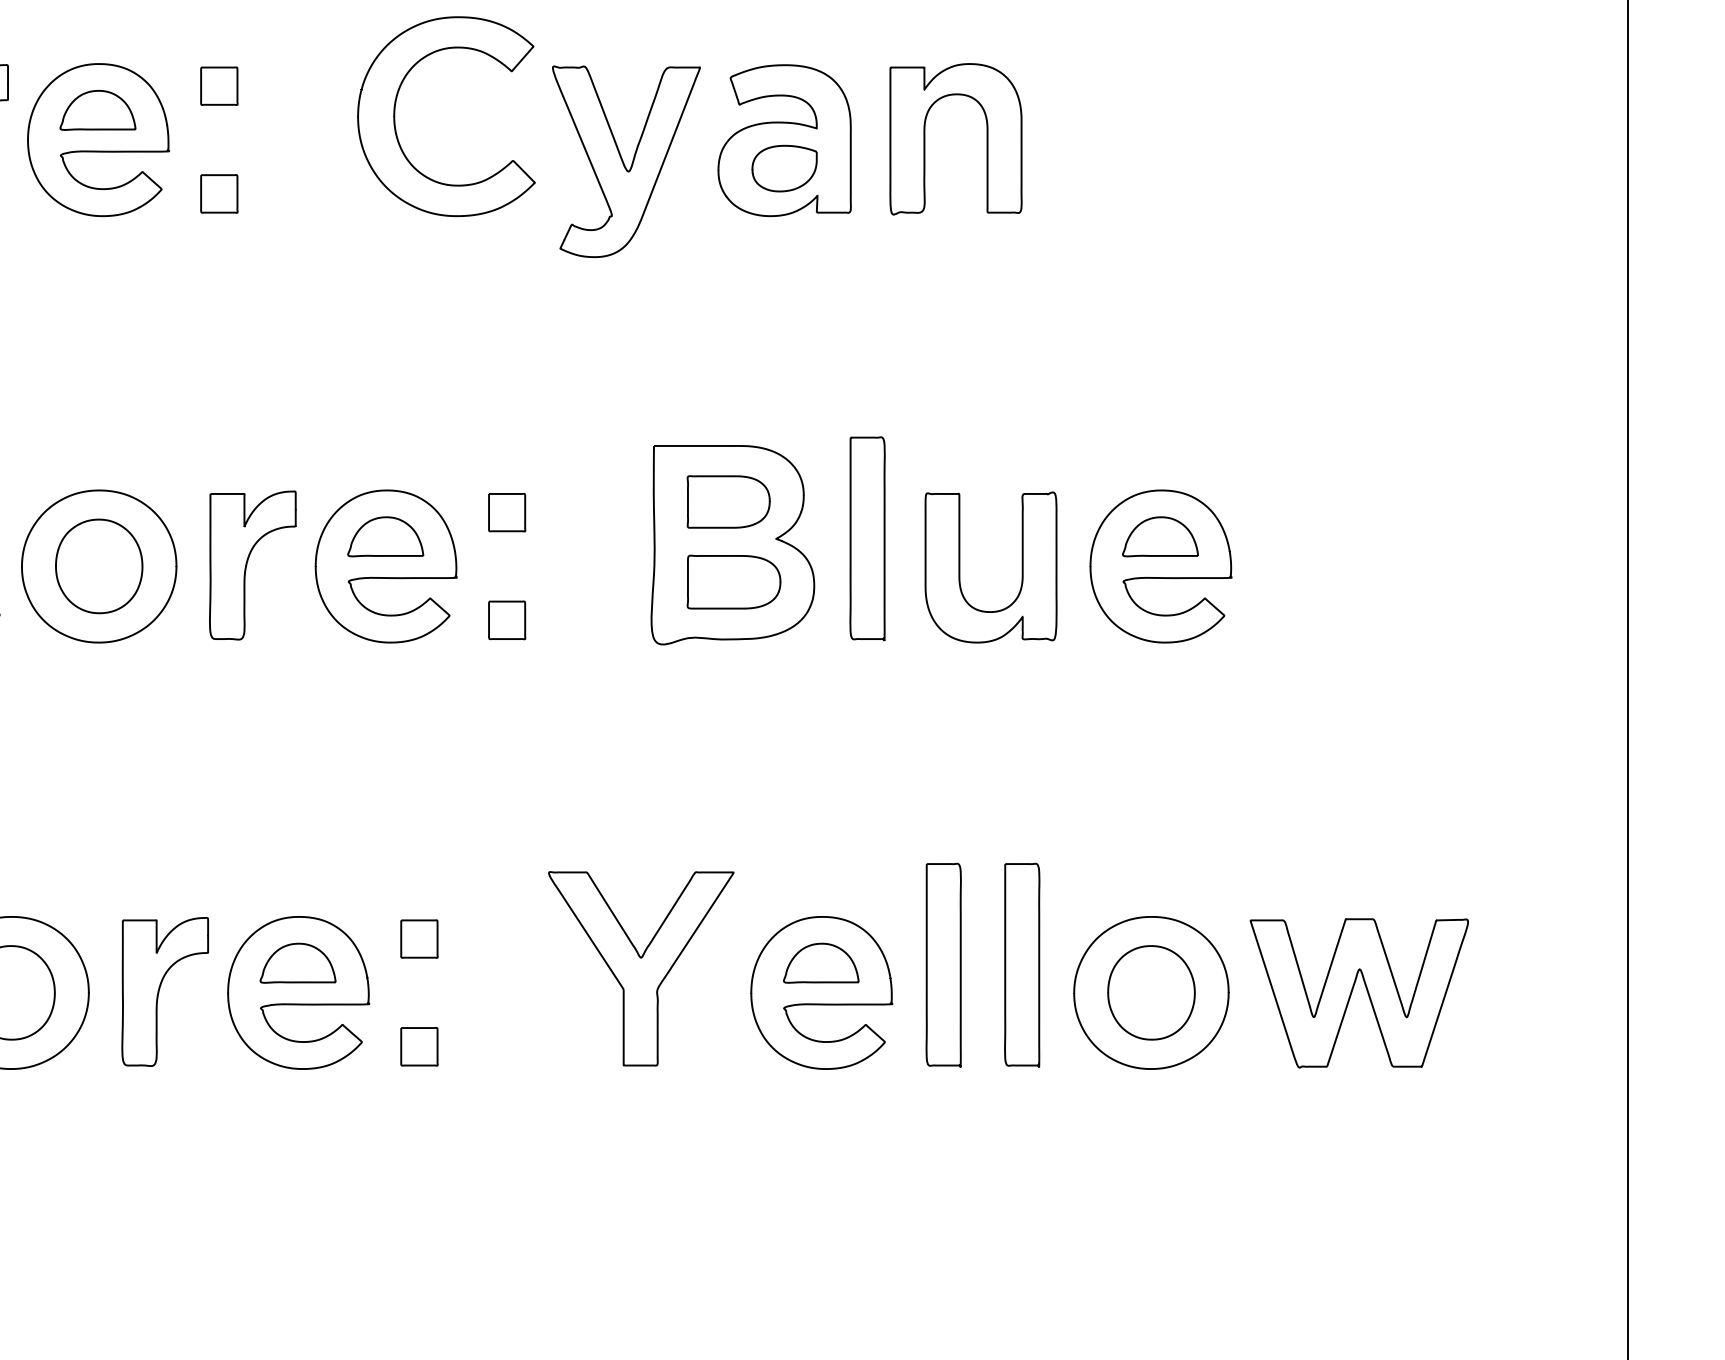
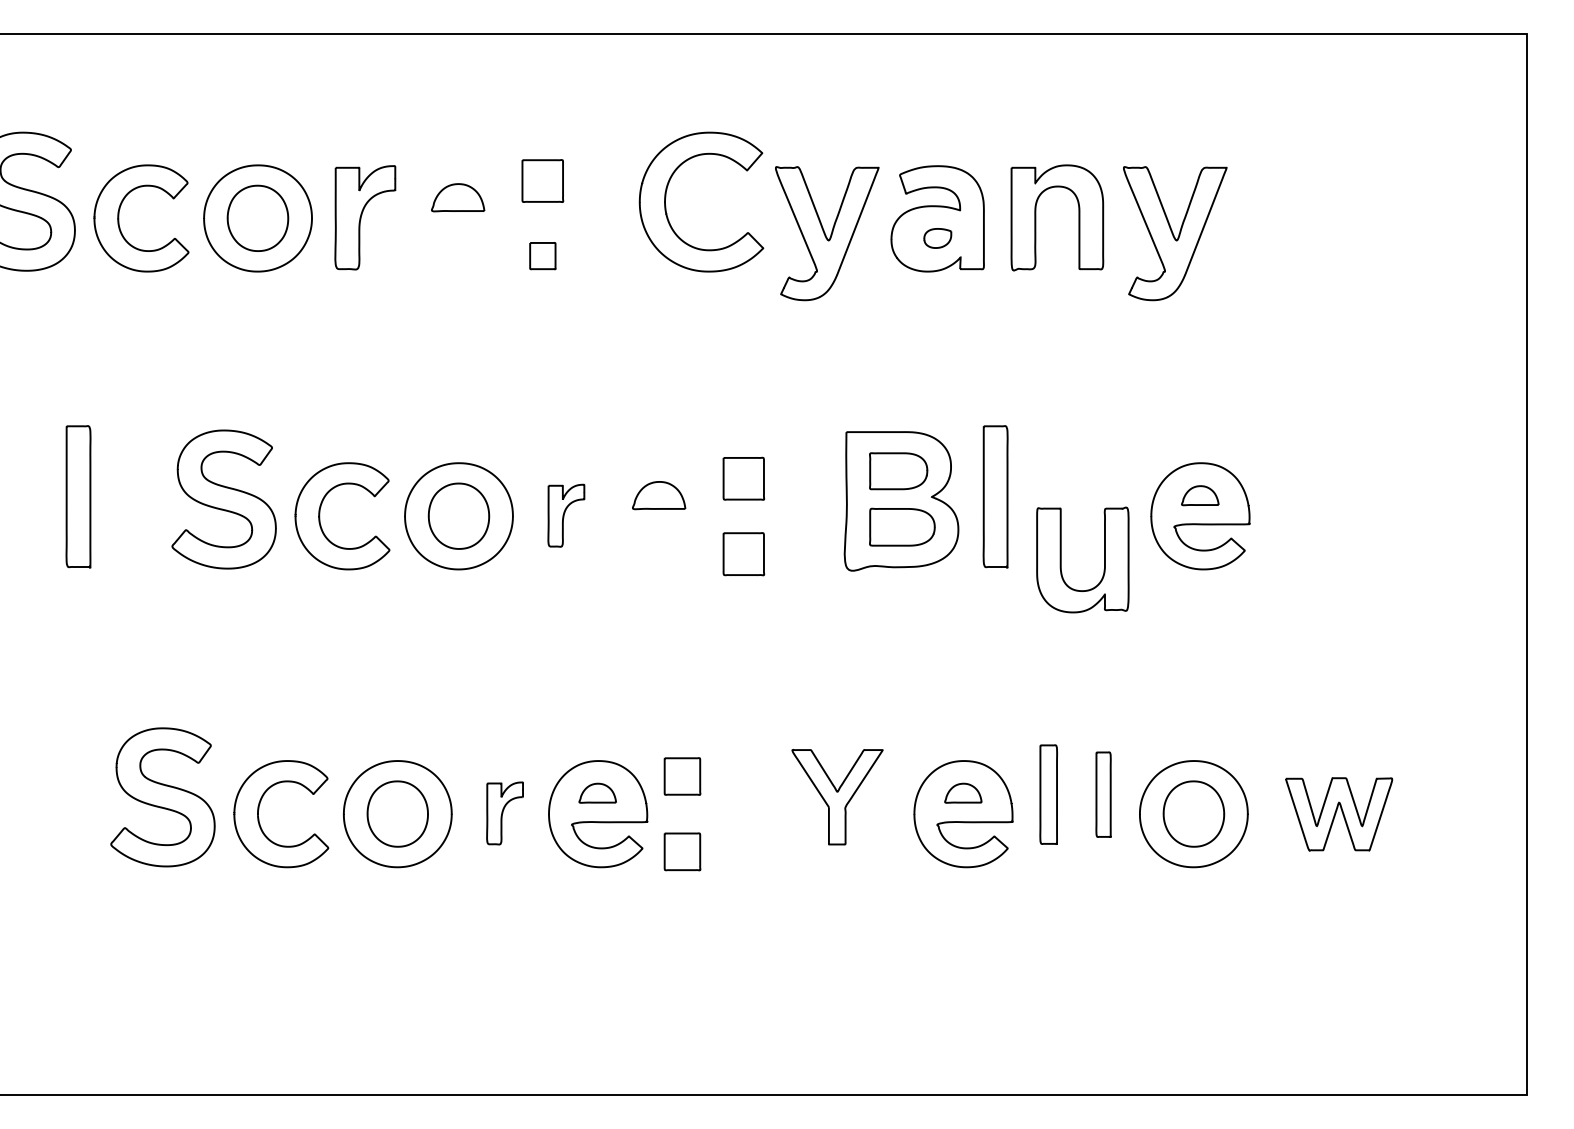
part: (218, 85) -> (542, 180), size x1.6
part: (98, 140) -> (458, 218), removed
part: (1125, 161) -> (1175, 233), added
part: (784, 168) -> (937, 238), size x0.6
part: (506, 512) -> (743, 478), size x1.6
part: (1160, 536) -> (1200, 495), size x0.7
part: (253, 565) -> (566, 515), size x0.6
part: (386, 566) -> (659, 516), removed
part: (960, 566) -> (1061, 559), moved
part: (506, 619) -> (743, 553), size x1.6
part: (419, 939) -> (682, 776), size x1.4
part: (297, 961) -> (597, 792), size x0.7
part: (821, 961) -> (963, 792), size x0.7
part: (943, 964) -> (1048, 794), size x0.7
part: (1022, 964) -> (1103, 794), size x0.6
part: (641, 967) -> (837, 796), size x0.7
part: (164, 992) -> (504, 813), size x0.6
part: (1358, 993) -> (1338, 814), size x0.7
part: (419, 1046) -> (682, 851), size x1.4

